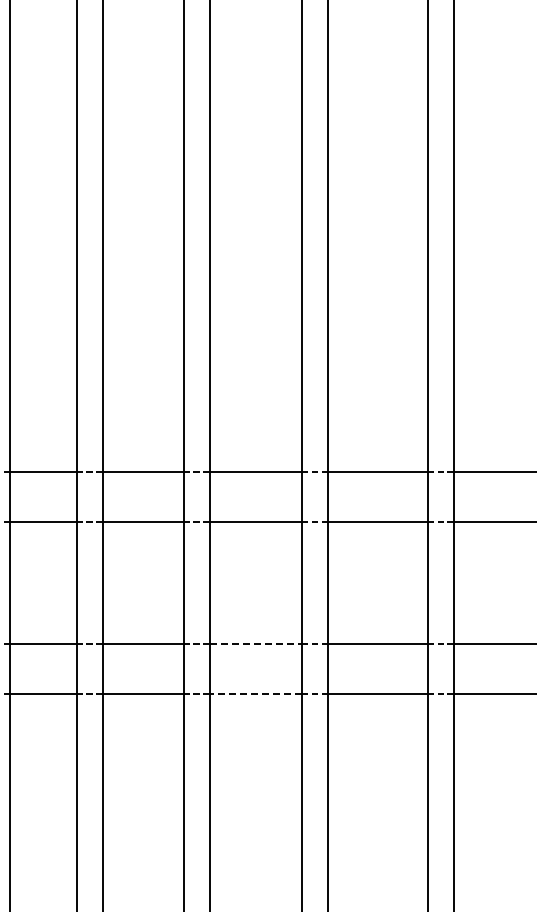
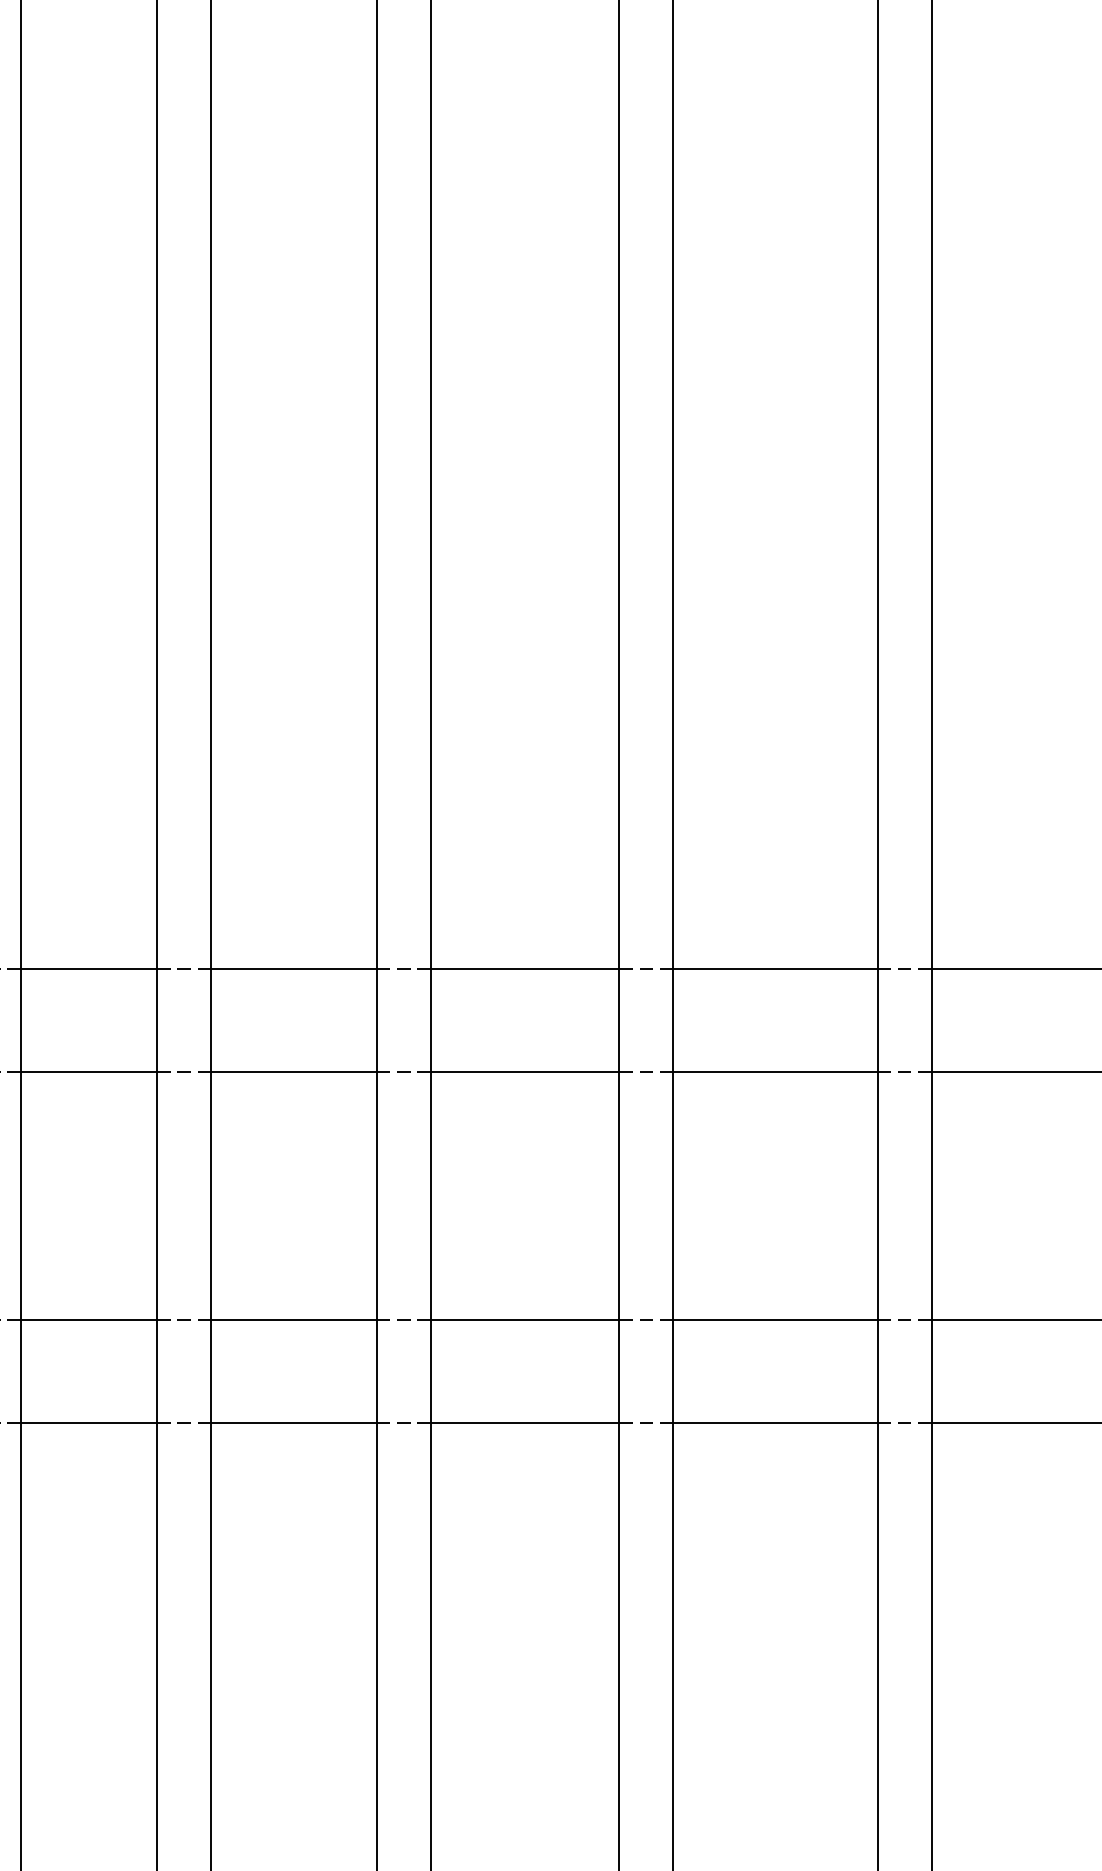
line: (255, 643) -> (524, 1320), dashed -> solid
line: (255, 693) -> (524, 1422), dashed -> solid

